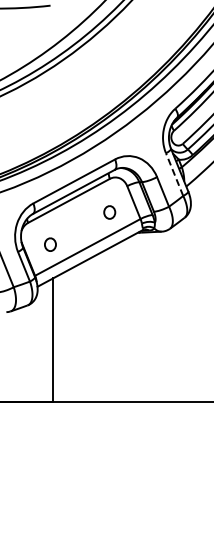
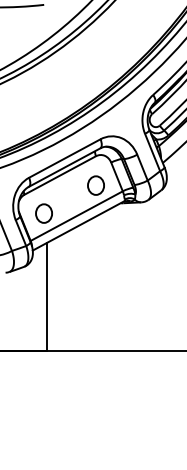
line: (174, 174) -> (152, 152), dashed -> solid
part: (109, 212) -> (95, 185), size x1.67
part: (50, 244) -> (44, 213), size x1.67

